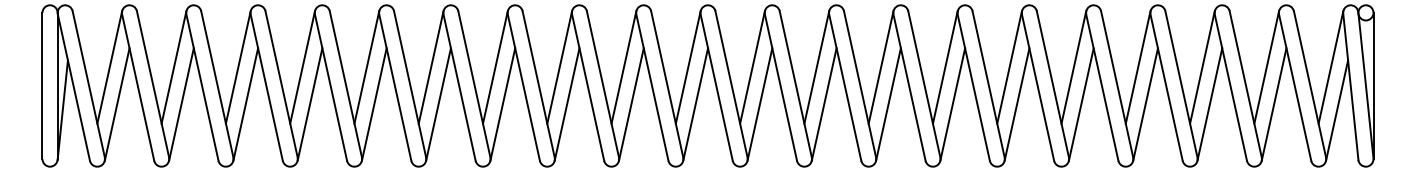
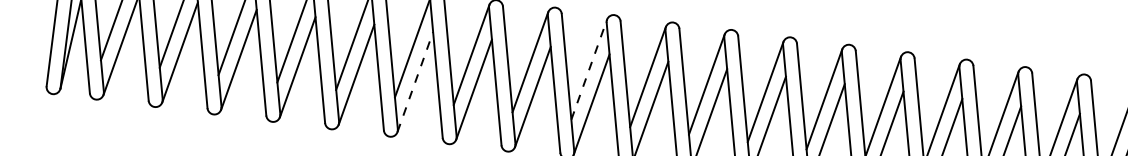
line: (623, 67) -> (588, 69), solid -> dashed
line: (438, 104) -> (415, 82), solid -> dashed

